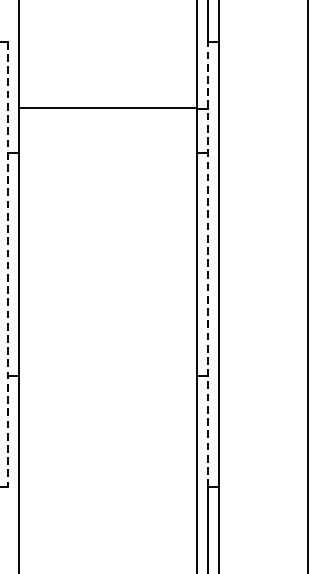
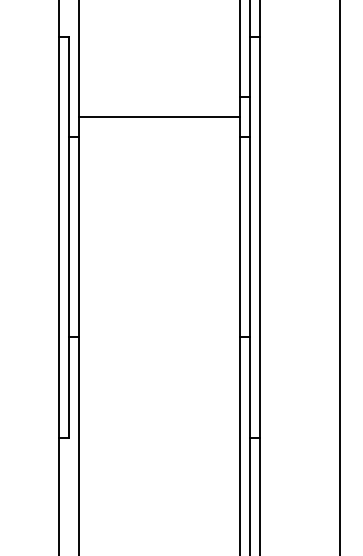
line: (107, 107) -> (159, 116), moved
line: (207, 263) -> (249, 236), dashed -> solid
line: (7, 264) -> (69, 237), dashed -> solid

